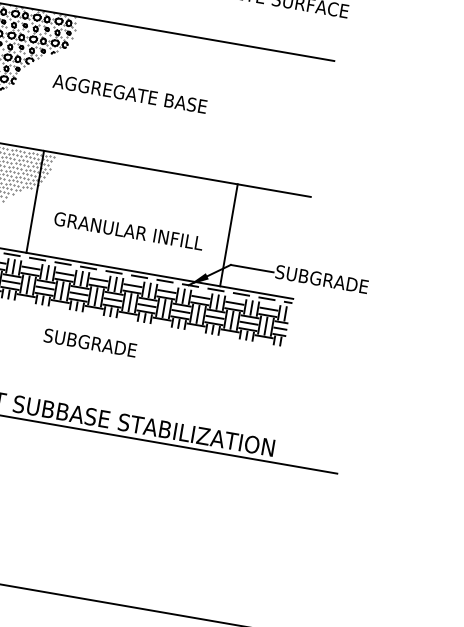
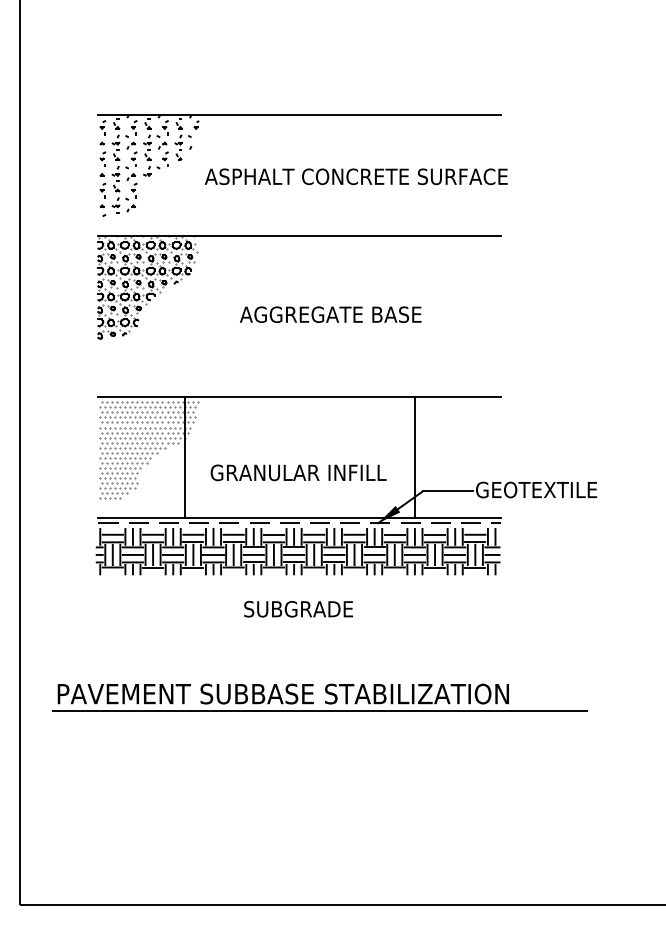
text: (129, 93) -> (330, 314), moved
text: (327, 279) -> (536, 489), SUBGRADE -> GEOTEXTILE
text: (90, 343) -> (298, 609), moved

